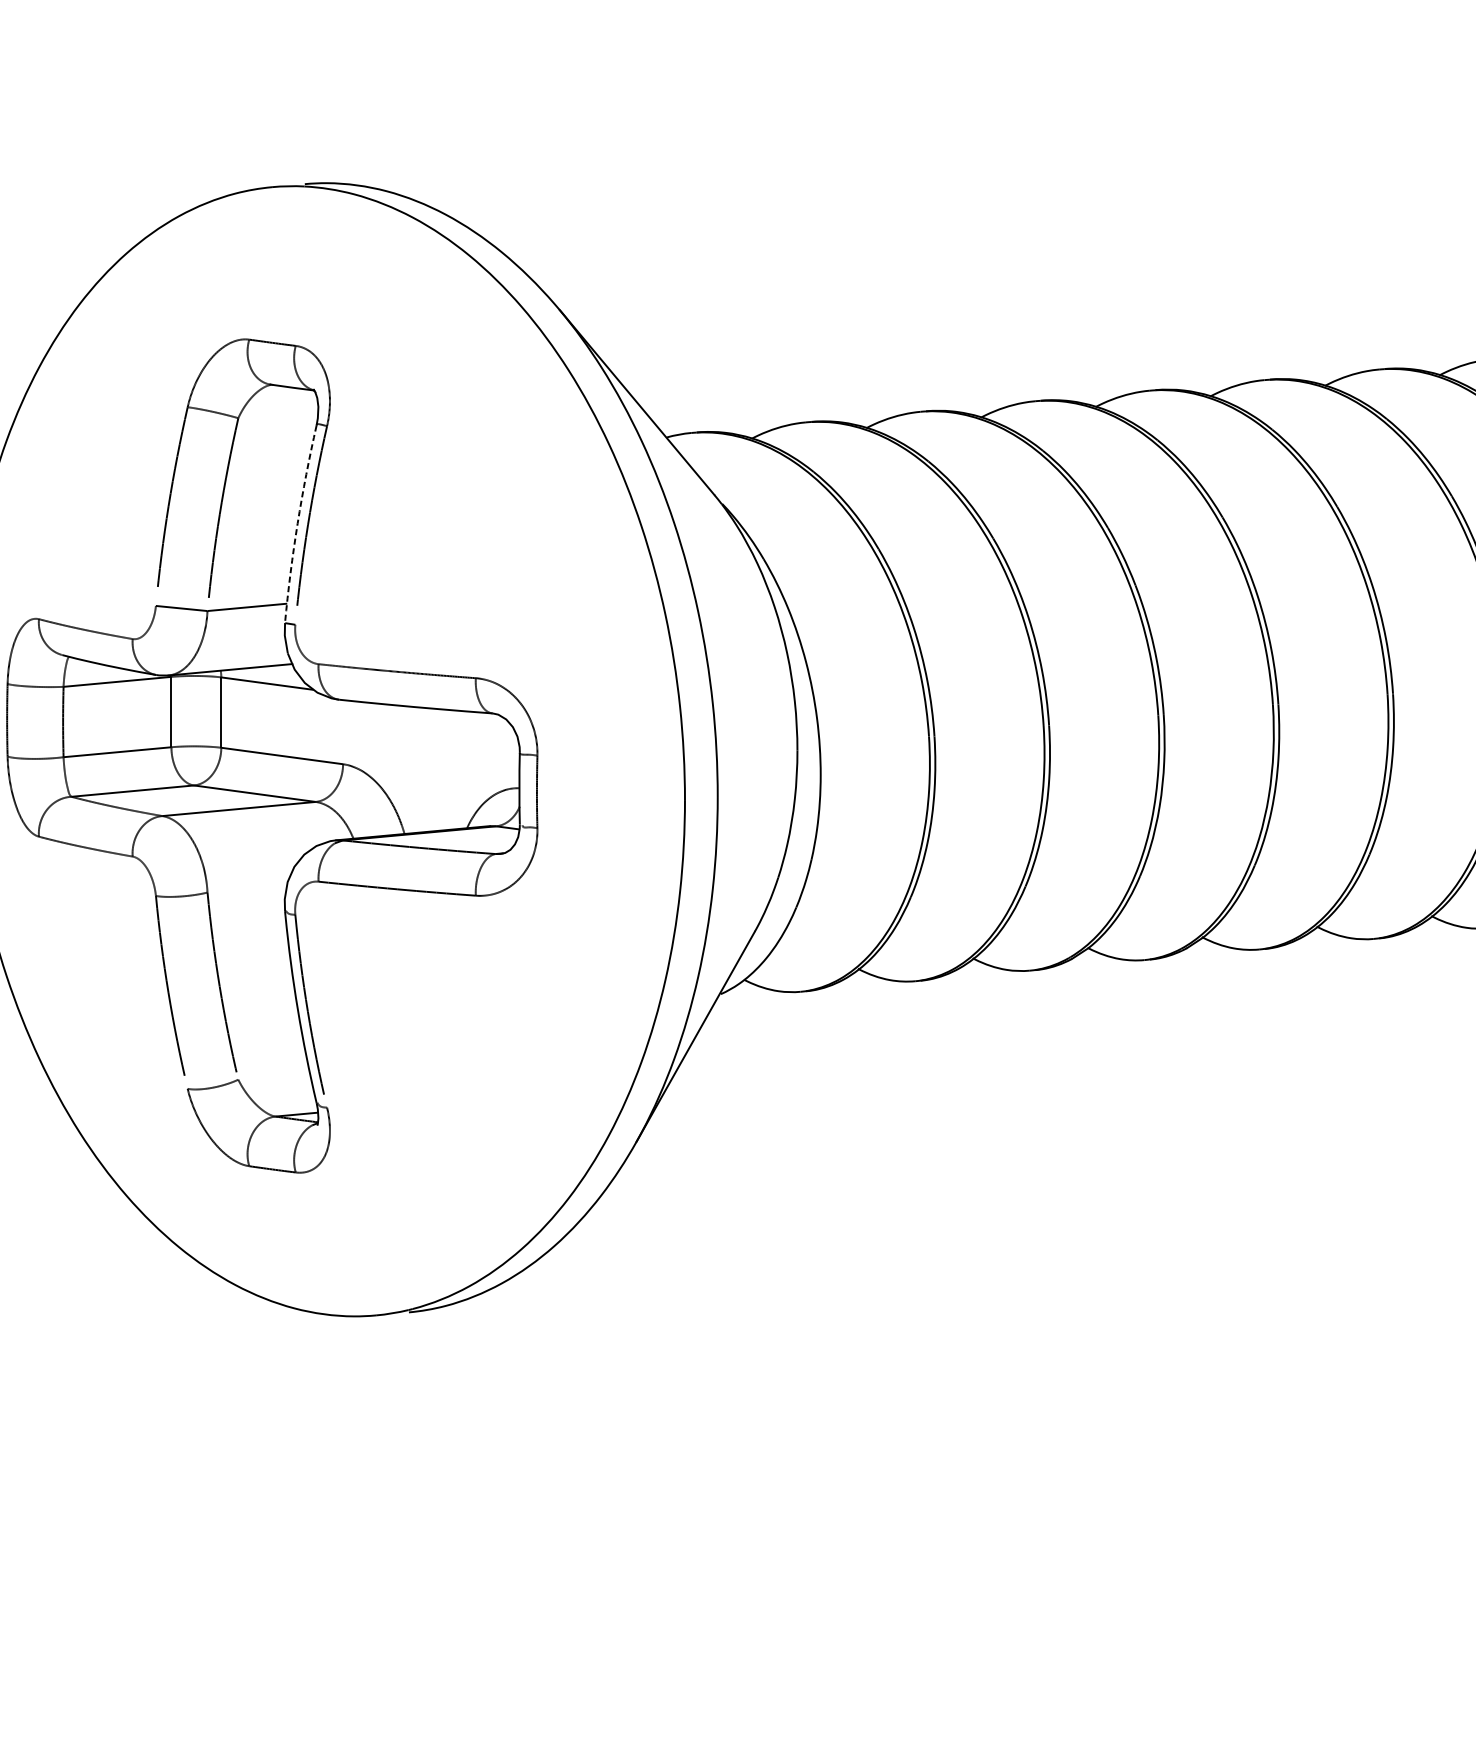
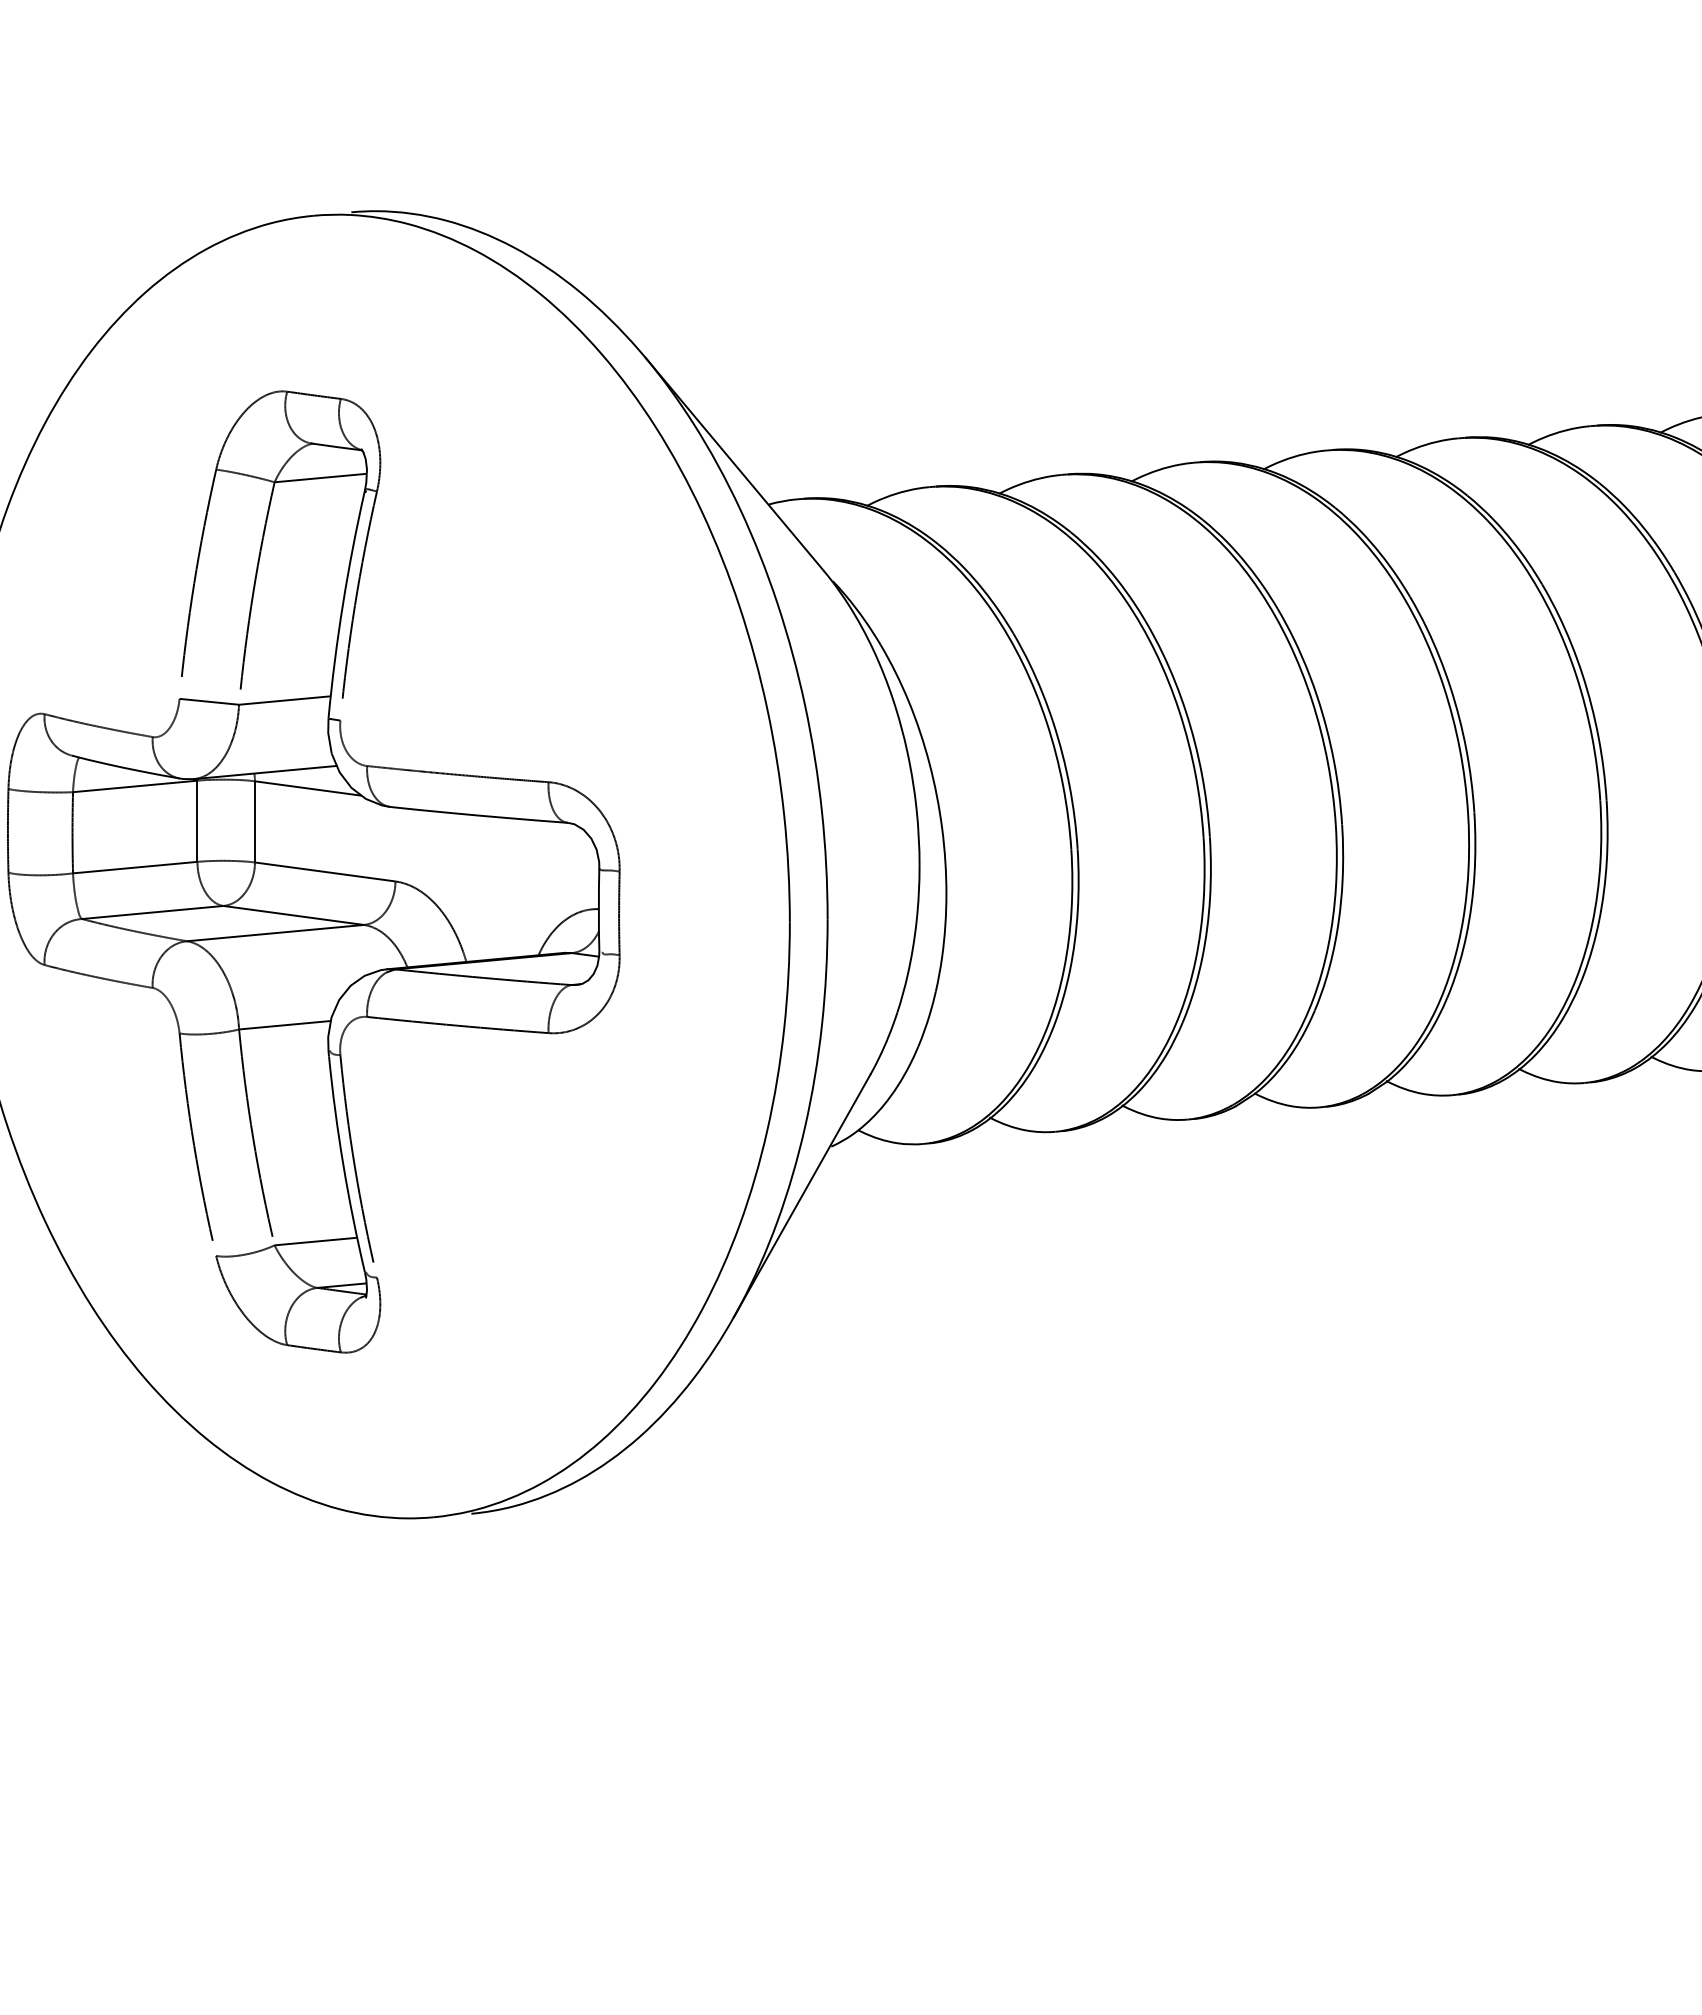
line: (278, 414) -> (320, 477), added
arc: (298, 524) -> (343, 604), dashed -> solid
line: (246, 888) -> (284, 1024), added
line: (273, 1076) -> (315, 1241), added

